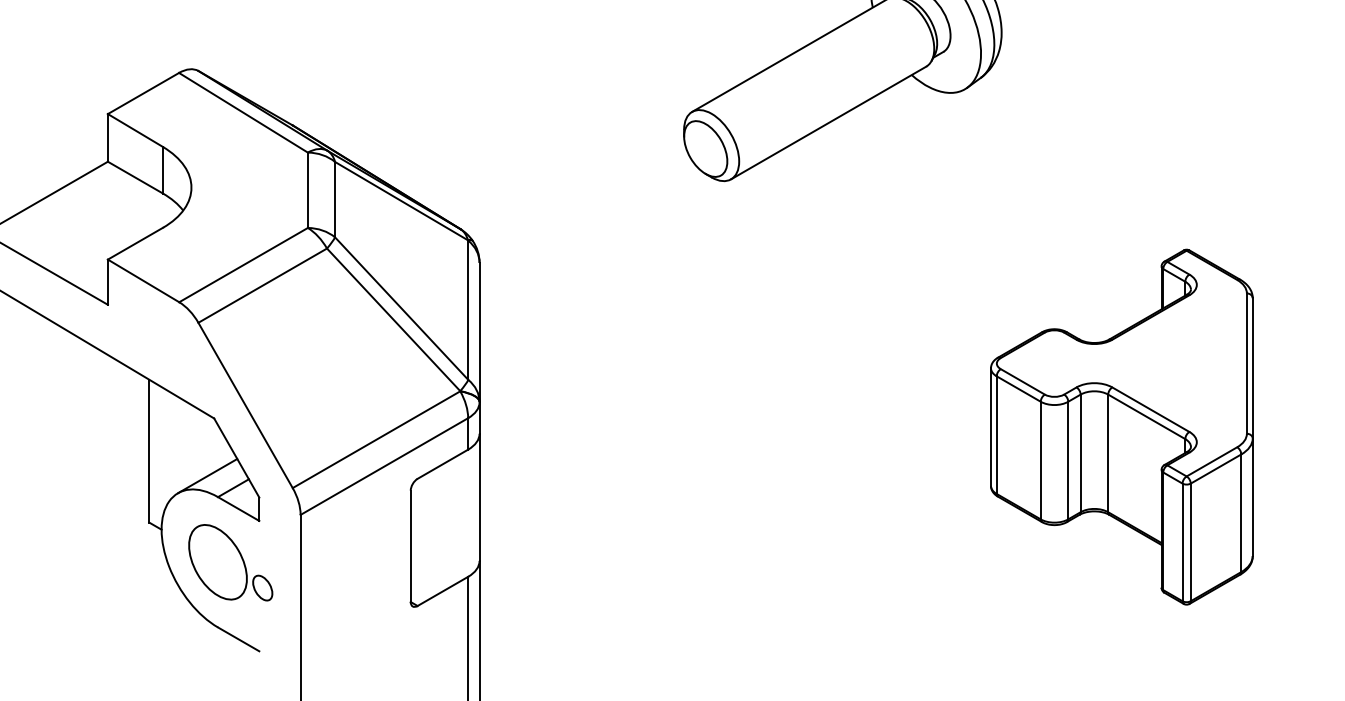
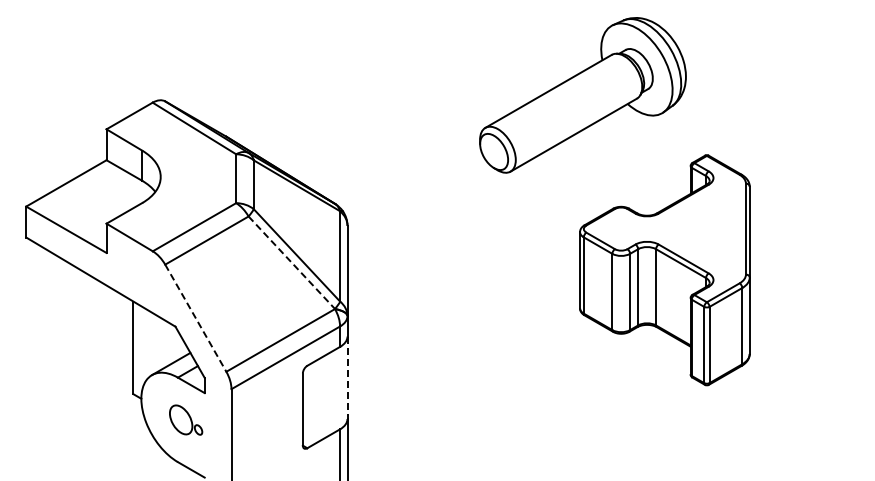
line: (394, 321) -> (292, 263), solid -> dashed
line: (245, 405) -> (195, 318), solid -> dashed
part: (1121, 427) -> (664, 270), moved
line: (479, 498) -> (347, 378), solid -> dashed
part: (229, 561) -> (185, 419), size x0.6

